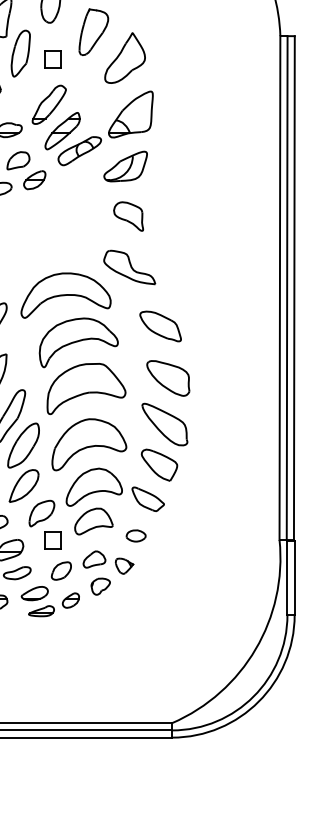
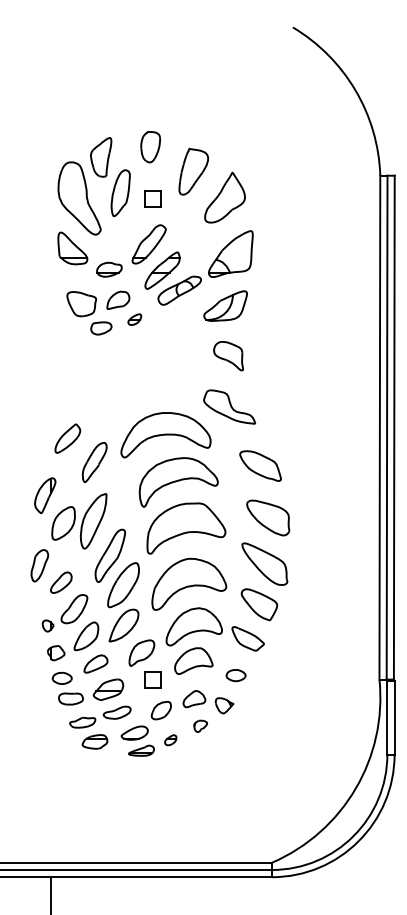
part: (34, 179) -> (134, 319), size x0.6
part: (100, 586) -> (200, 726), size x0.7
part: (70, 600) -> (170, 740), size x0.7

